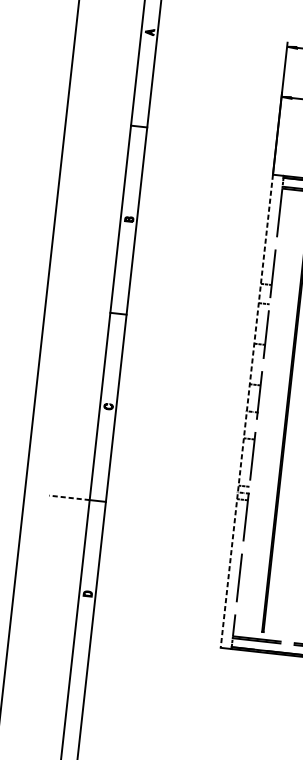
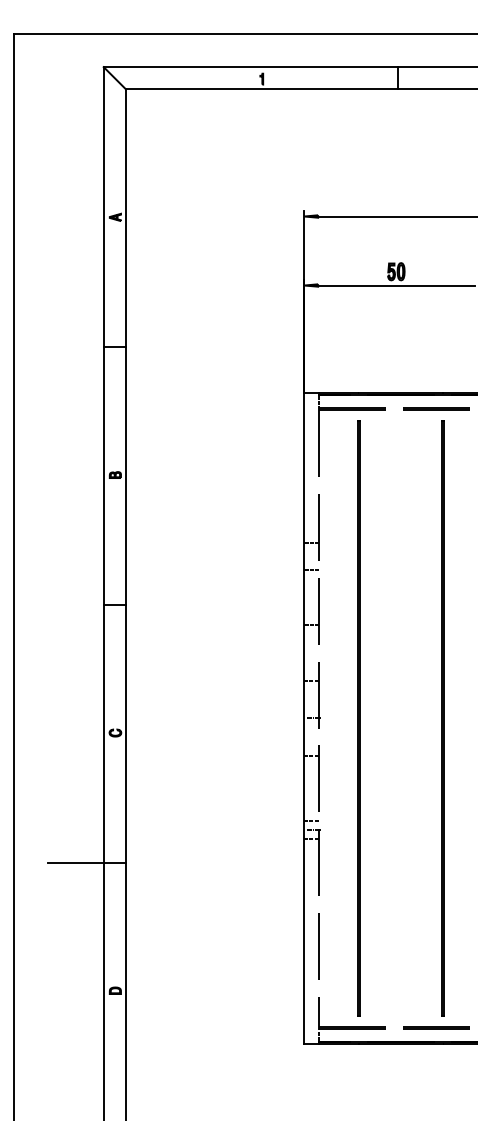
line: (247, 411) -> (304, 718), dashed -> solid
line: (69, 497) -> (75, 862), dashed -> solid

